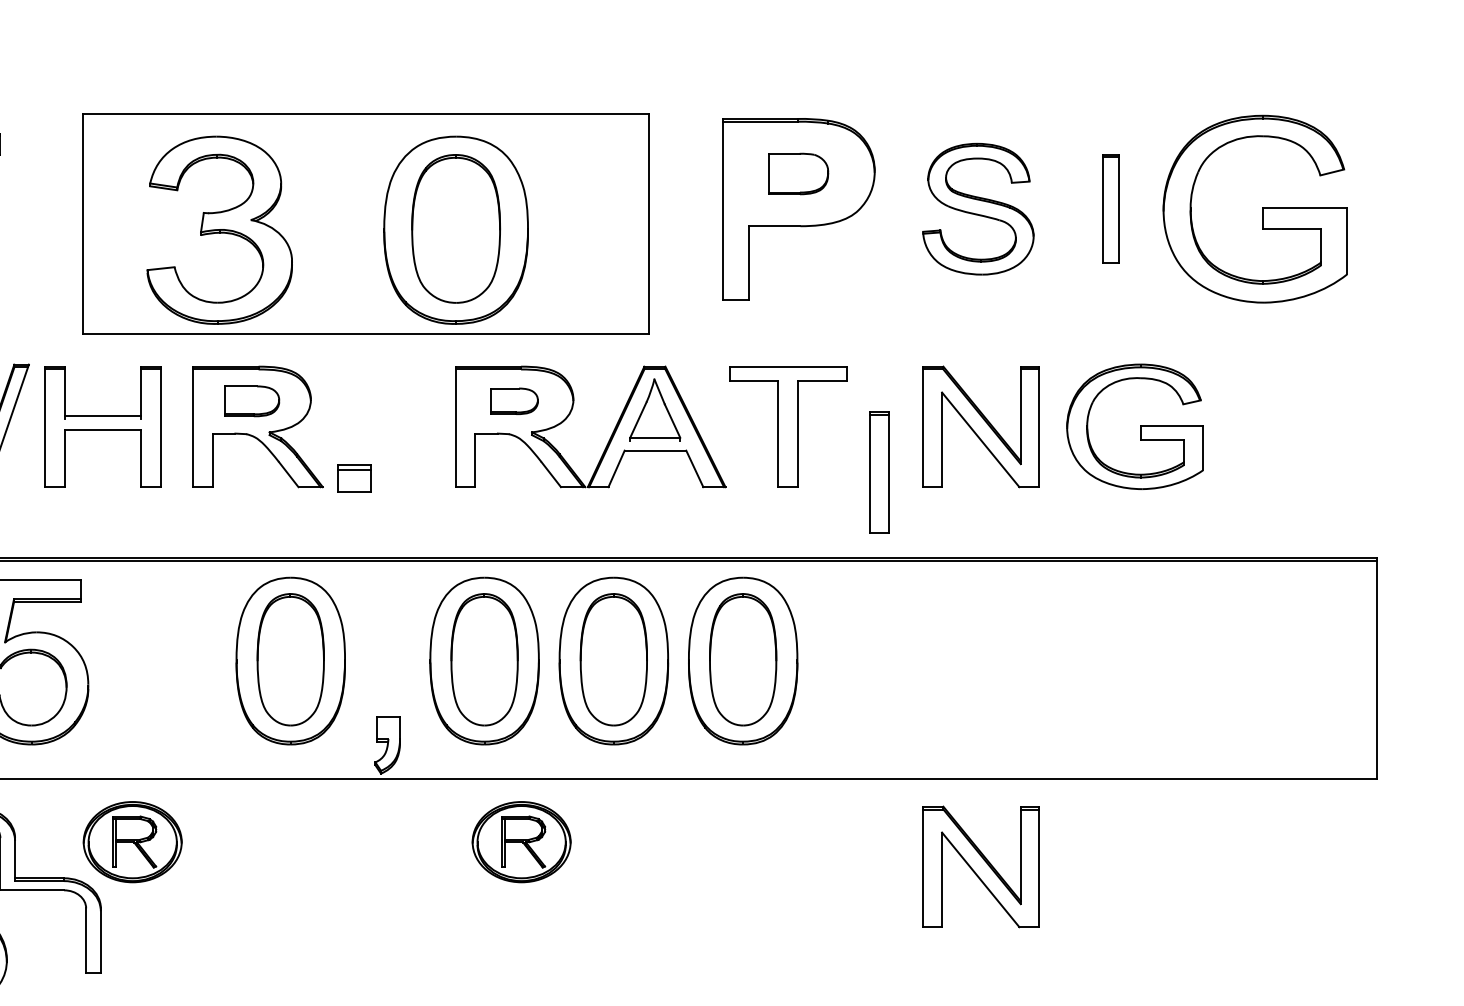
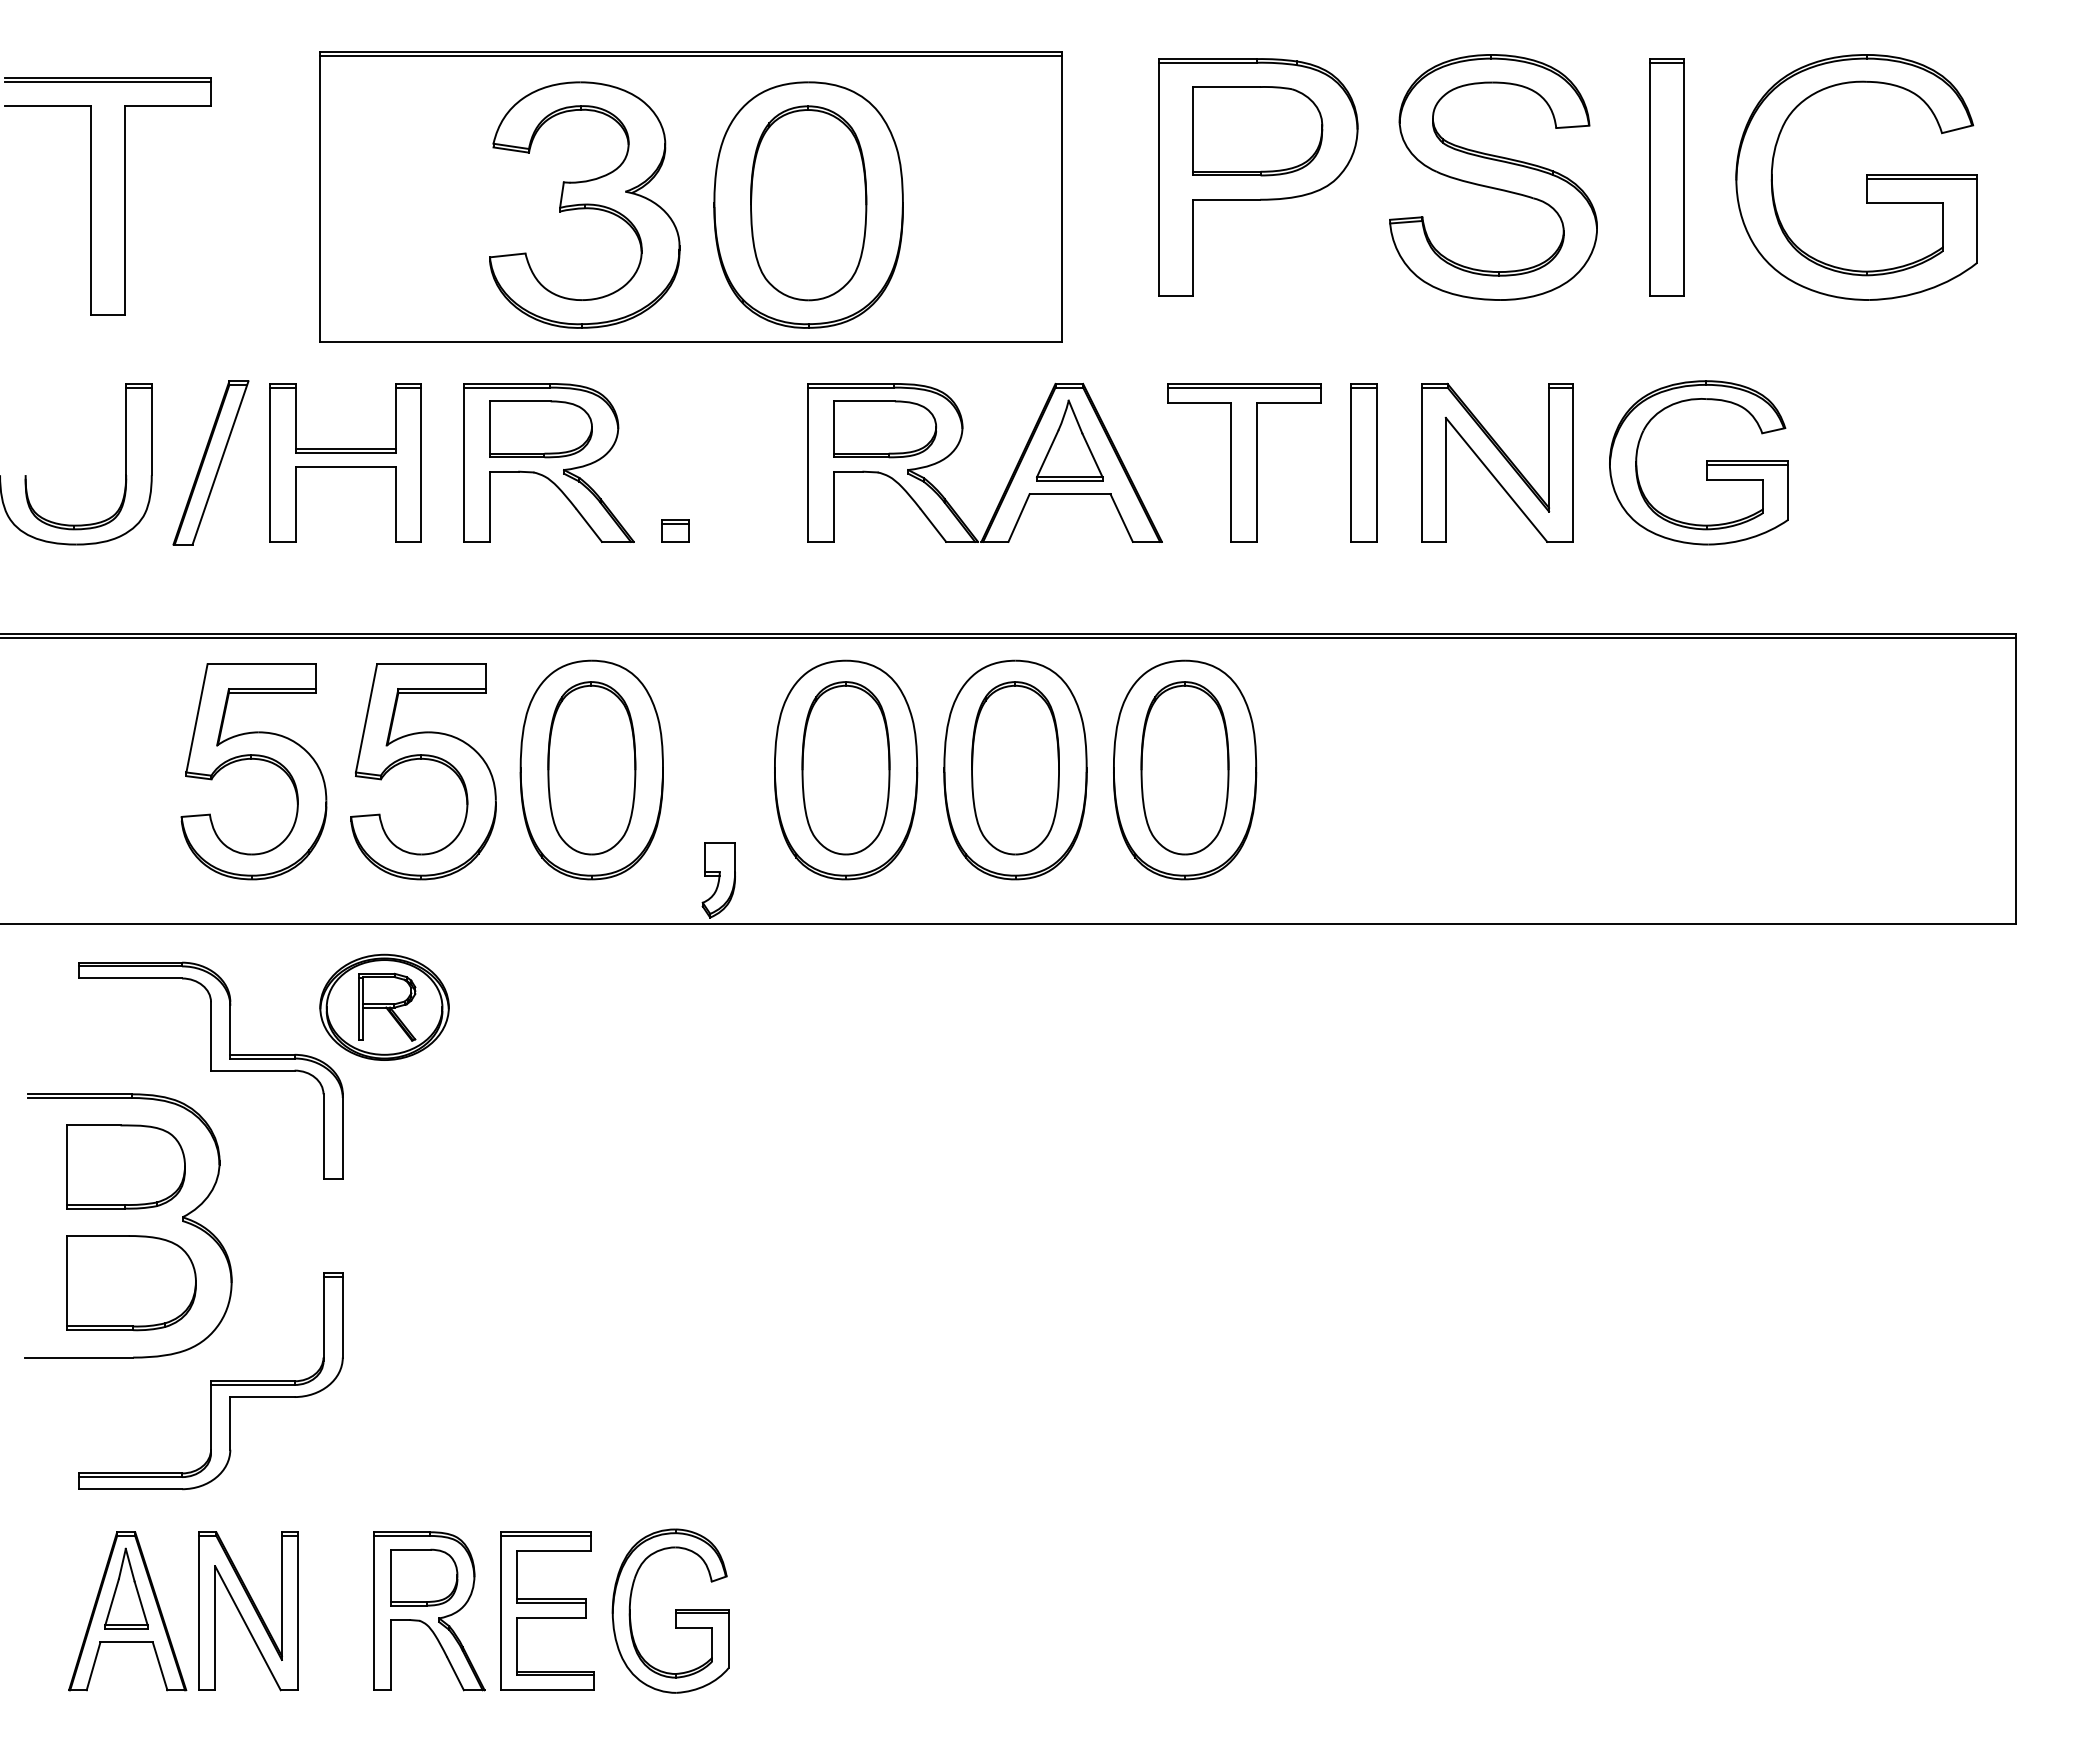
line: (366, 116) -> (690, 55), added
part: (798, 174) -> (1257, 131), size x1.67
part: (978, 209) -> (1493, 177), size x1.43
part: (1110, 209) -> (1666, 177), size x1.67
line: (1304, 210) -> (1921, 178), added
part: (219, 229) -> (584, 204), moved
line: (787, 369) -> (1243, 387), added
part: (251, 401) -> (540, 429), size x1.43
part: (514, 401) -> (885, 429), size x1.67
line: (102, 418) -> (345, 452), added
line: (1172, 428) -> (1747, 465), added
line: (655, 440) -> (1069, 480), added
part: (879, 472) -> (1363, 462), moved
part: (354, 478) -> (675, 530), size x0.62
part: (165, 653) -> (427, 760), added
part: (521, 841) -> (894, 1006), removed
part: (981, 866) -> (1497, 1039), removed

